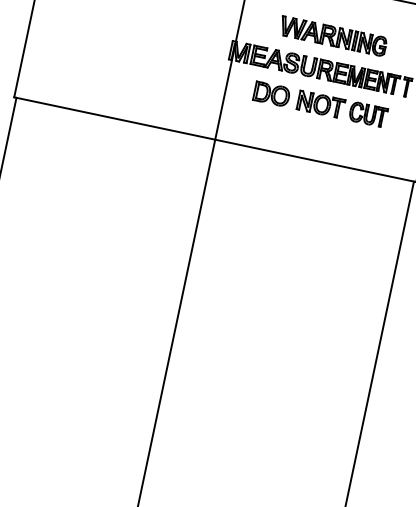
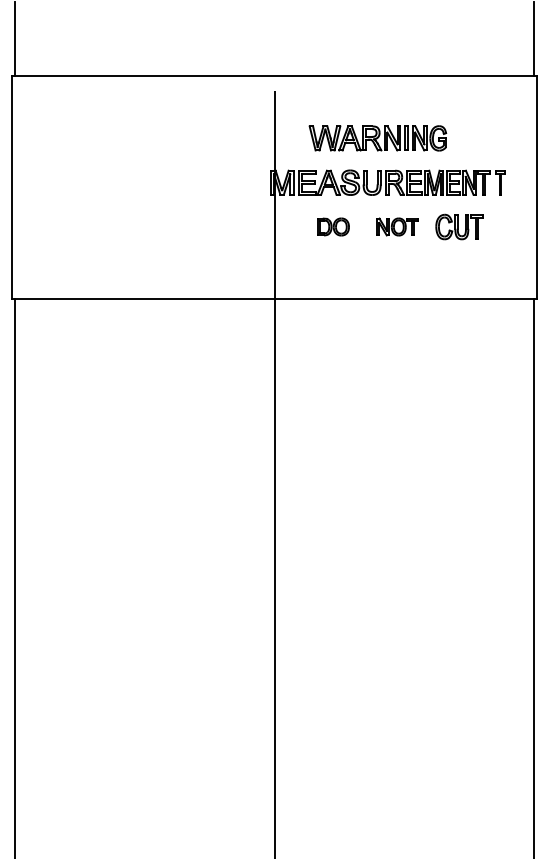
part: (332, 36) -> (377, 138), moved
part: (271, 93) -> (333, 226), size x0.7
part: (320, 104) -> (397, 226), size x0.7

